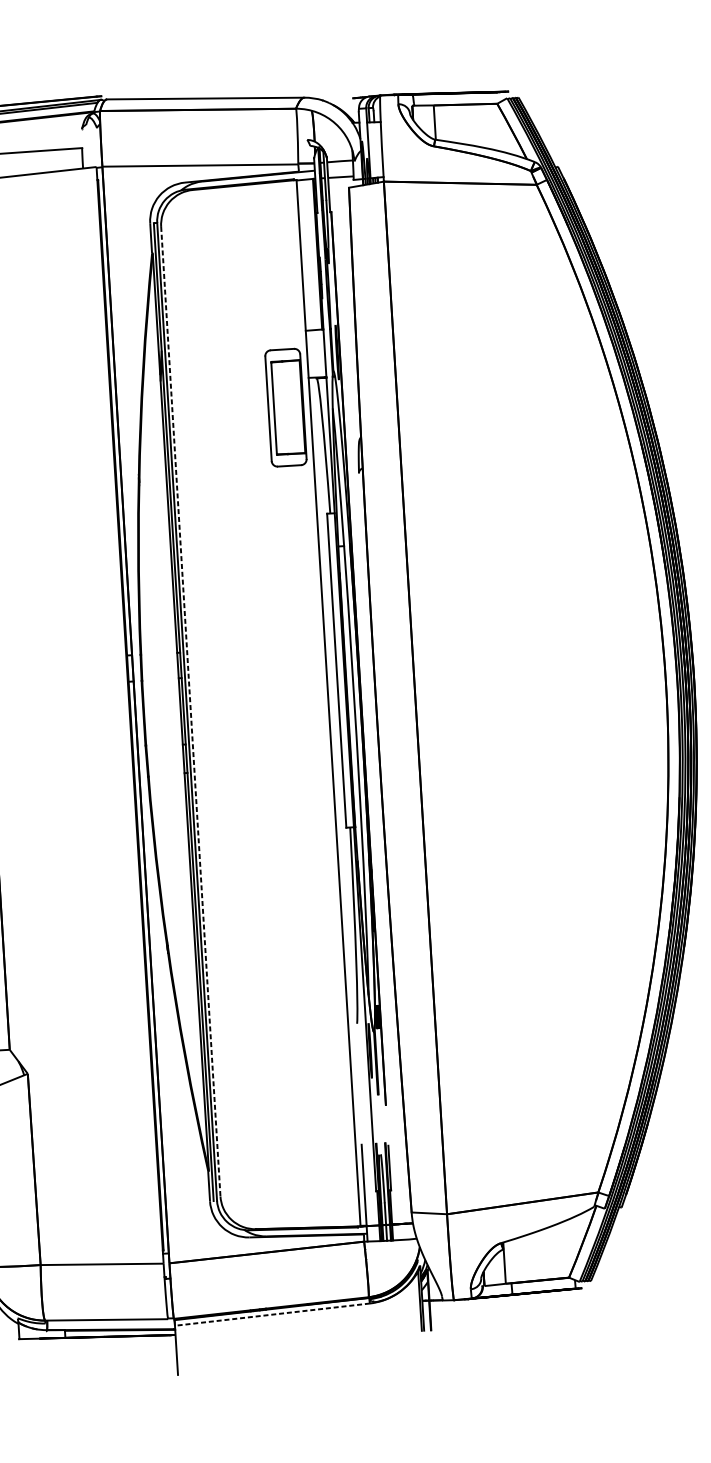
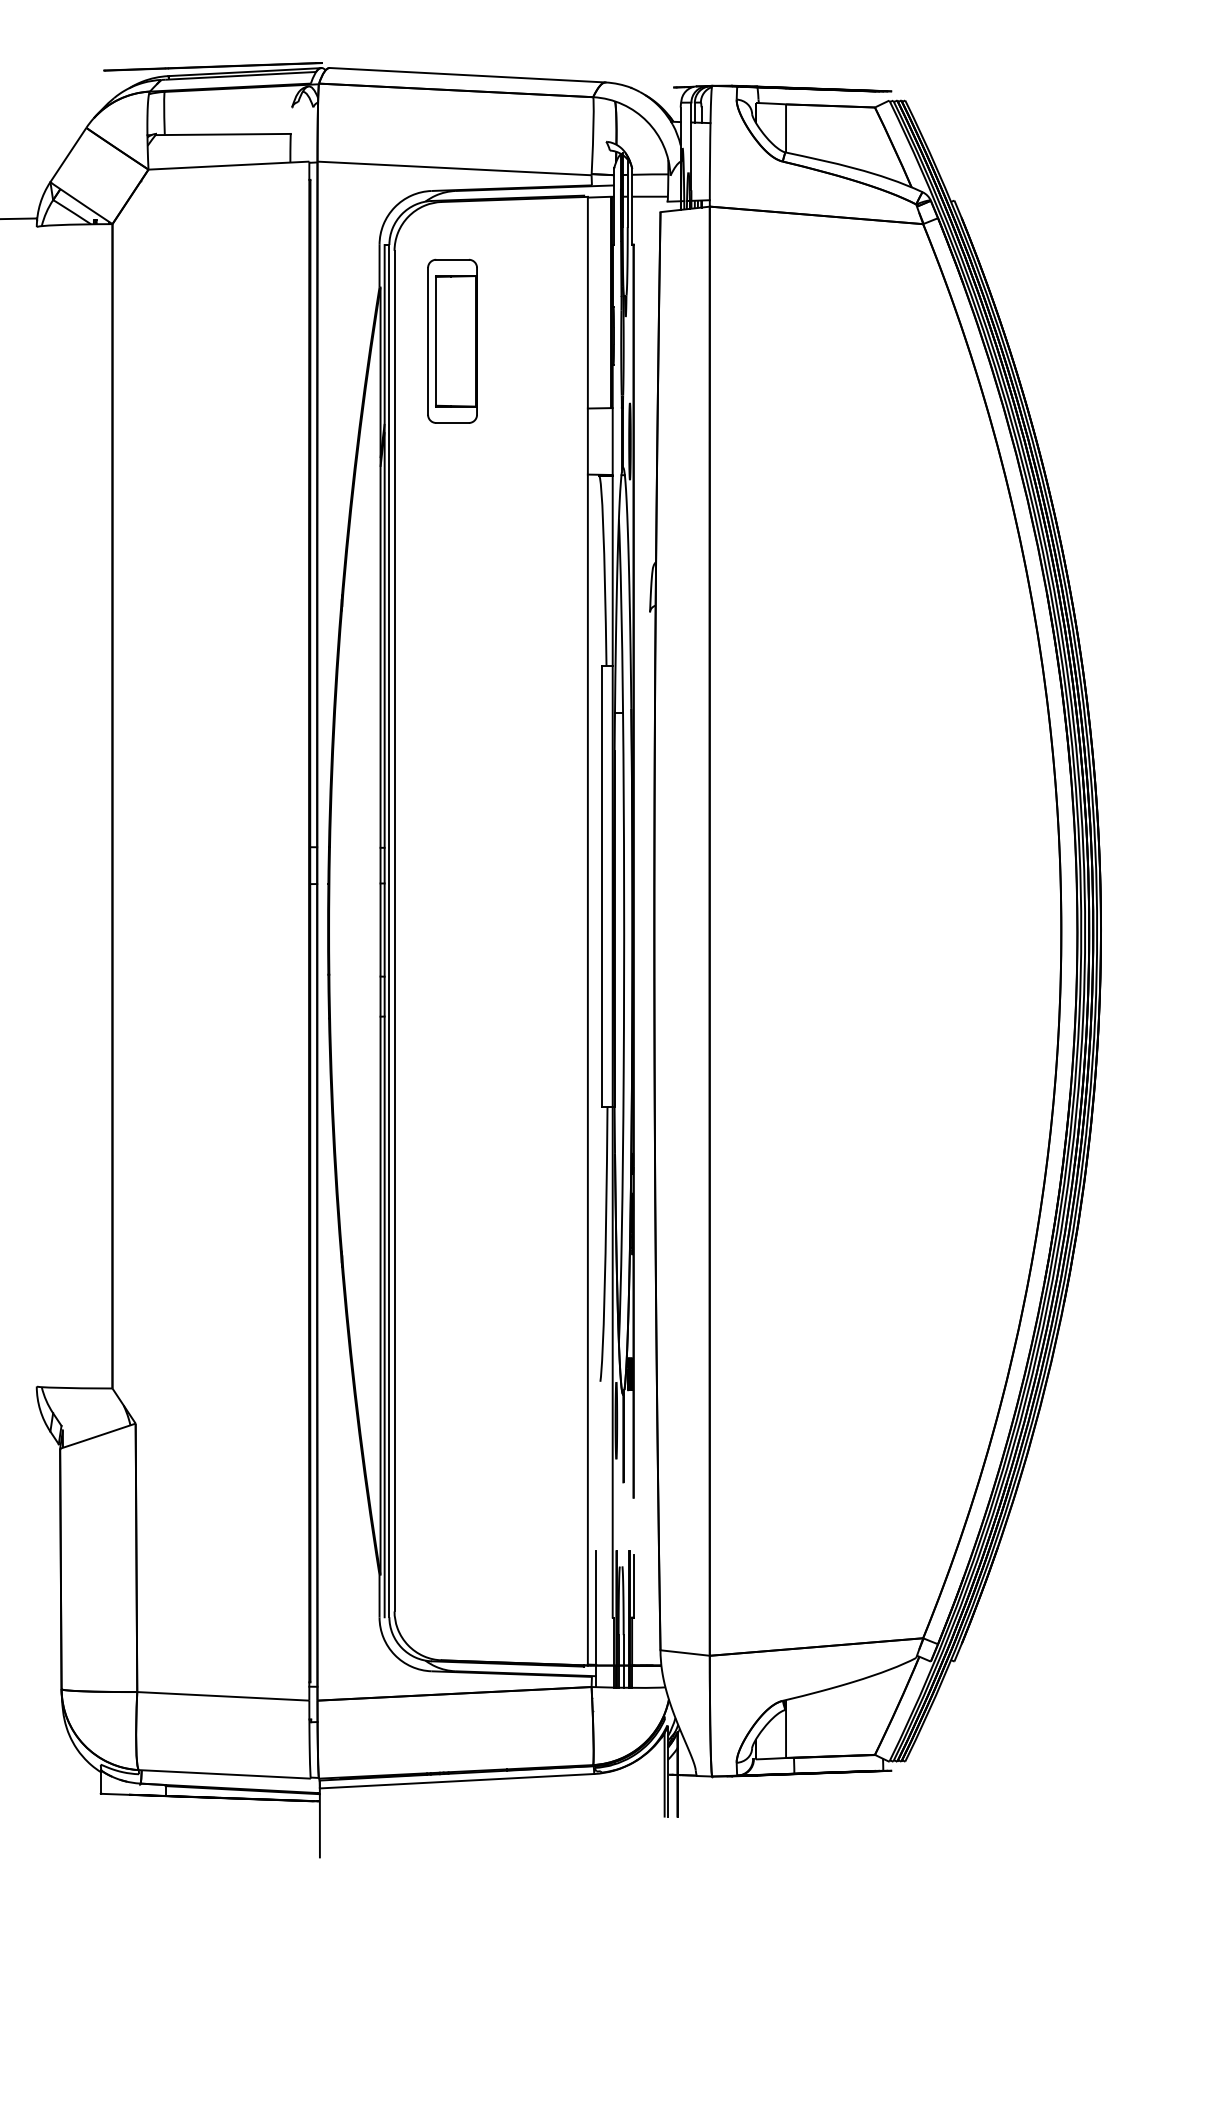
part: (285, 407) -> (452, 340), moved
line: (190, 711) -> (394, 931), dashed -> solid
line: (272, 1314) -> (456, 1781), dashed -> solid

